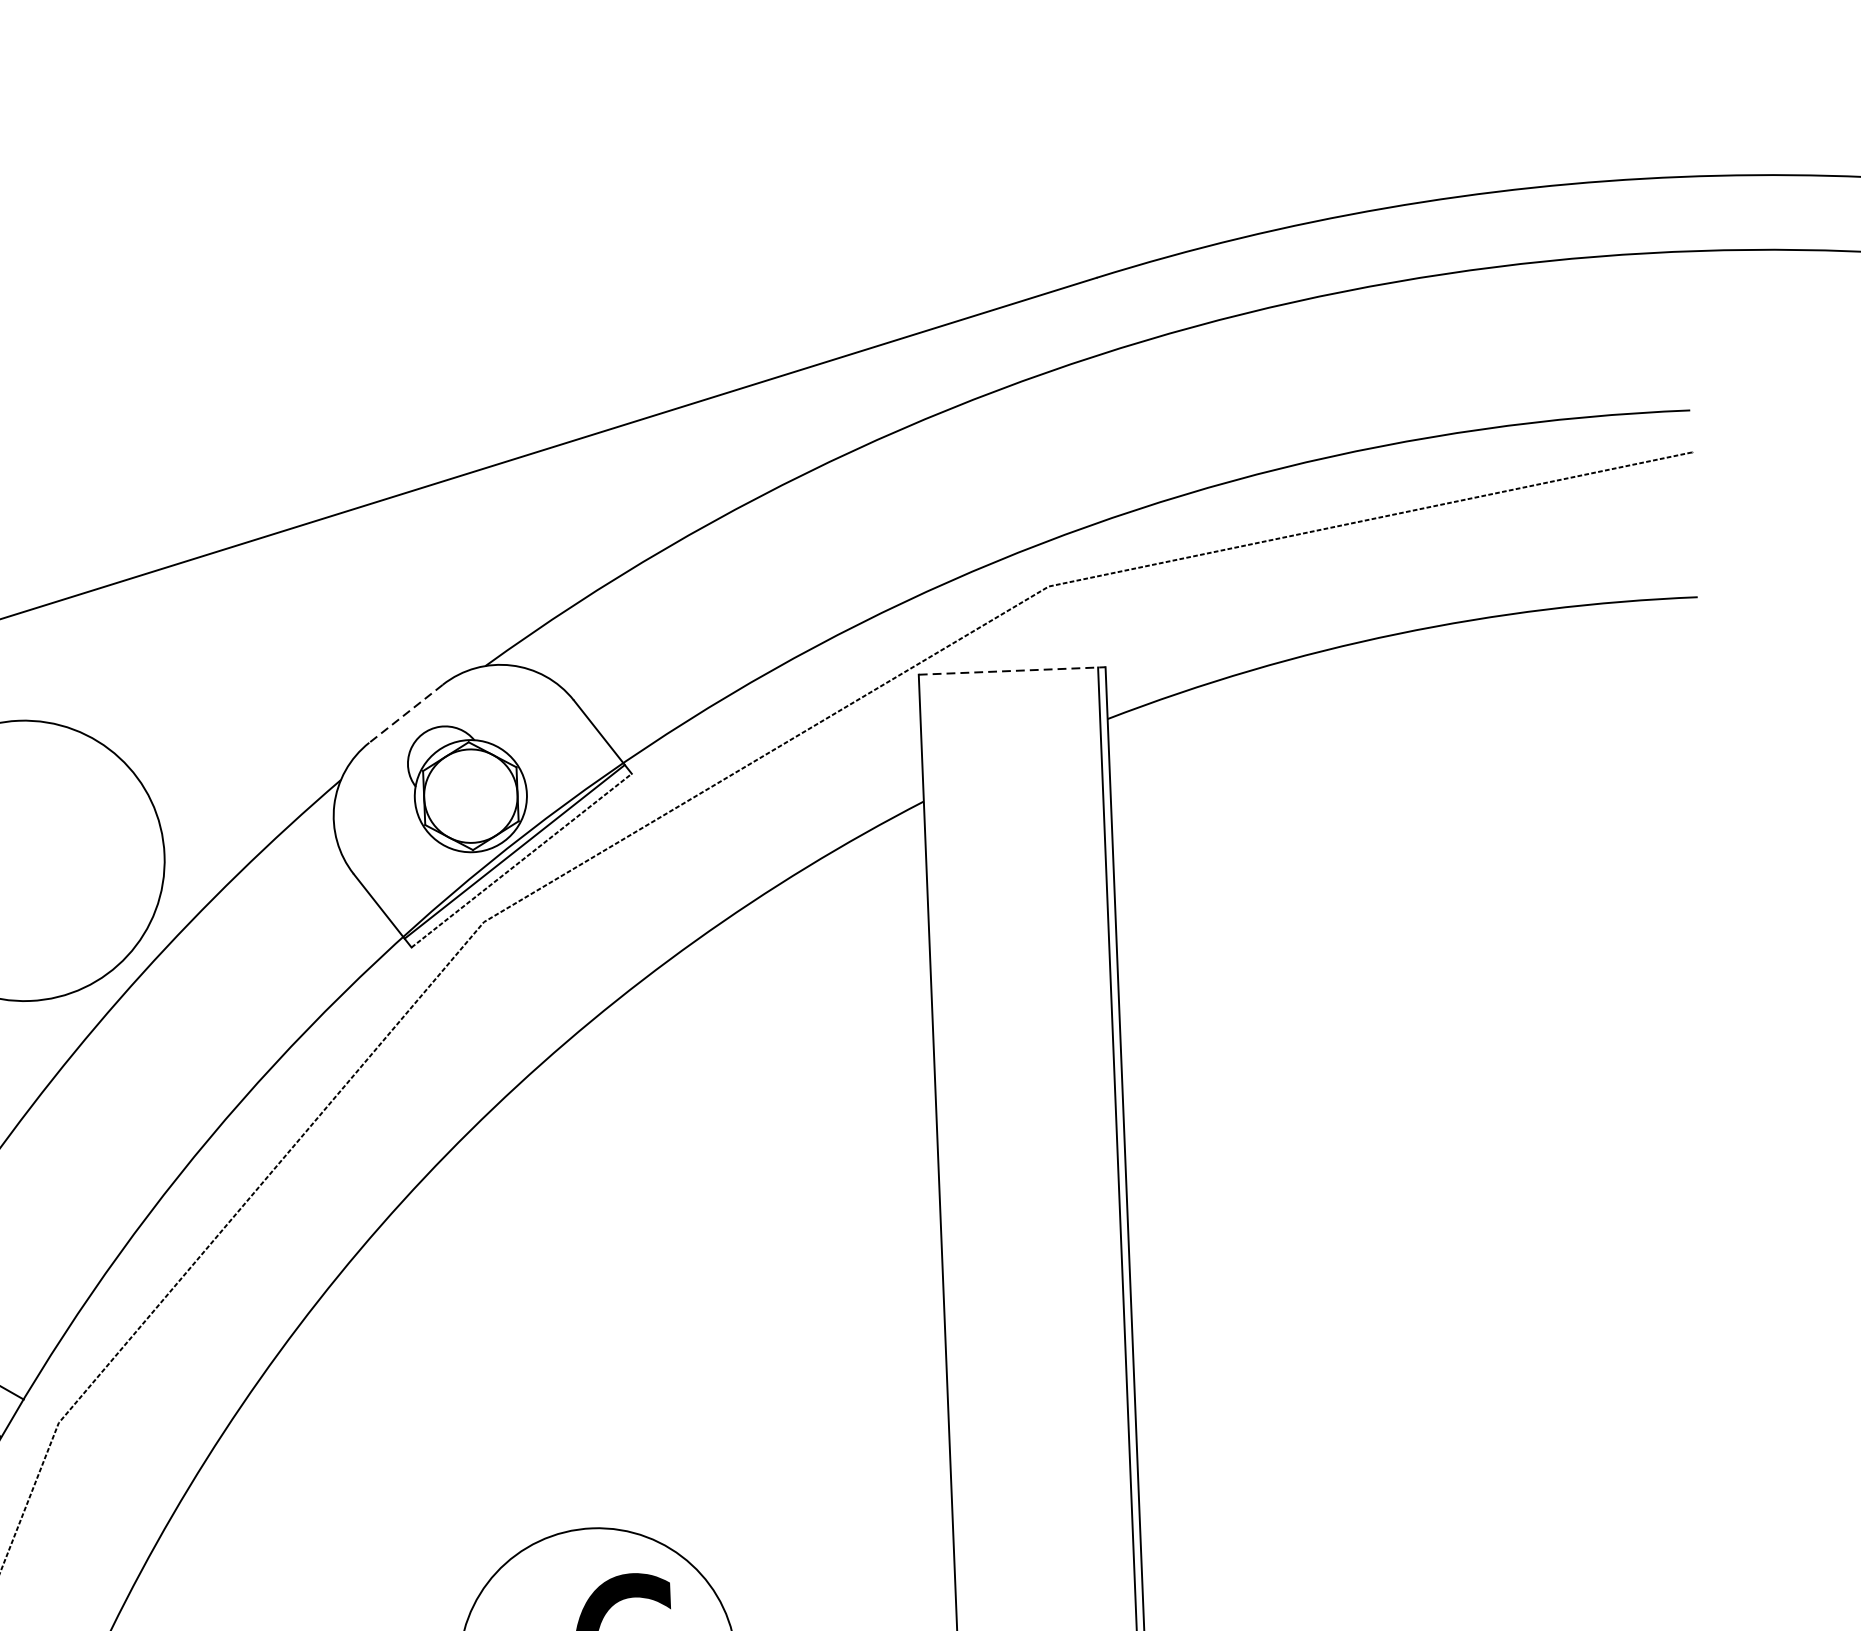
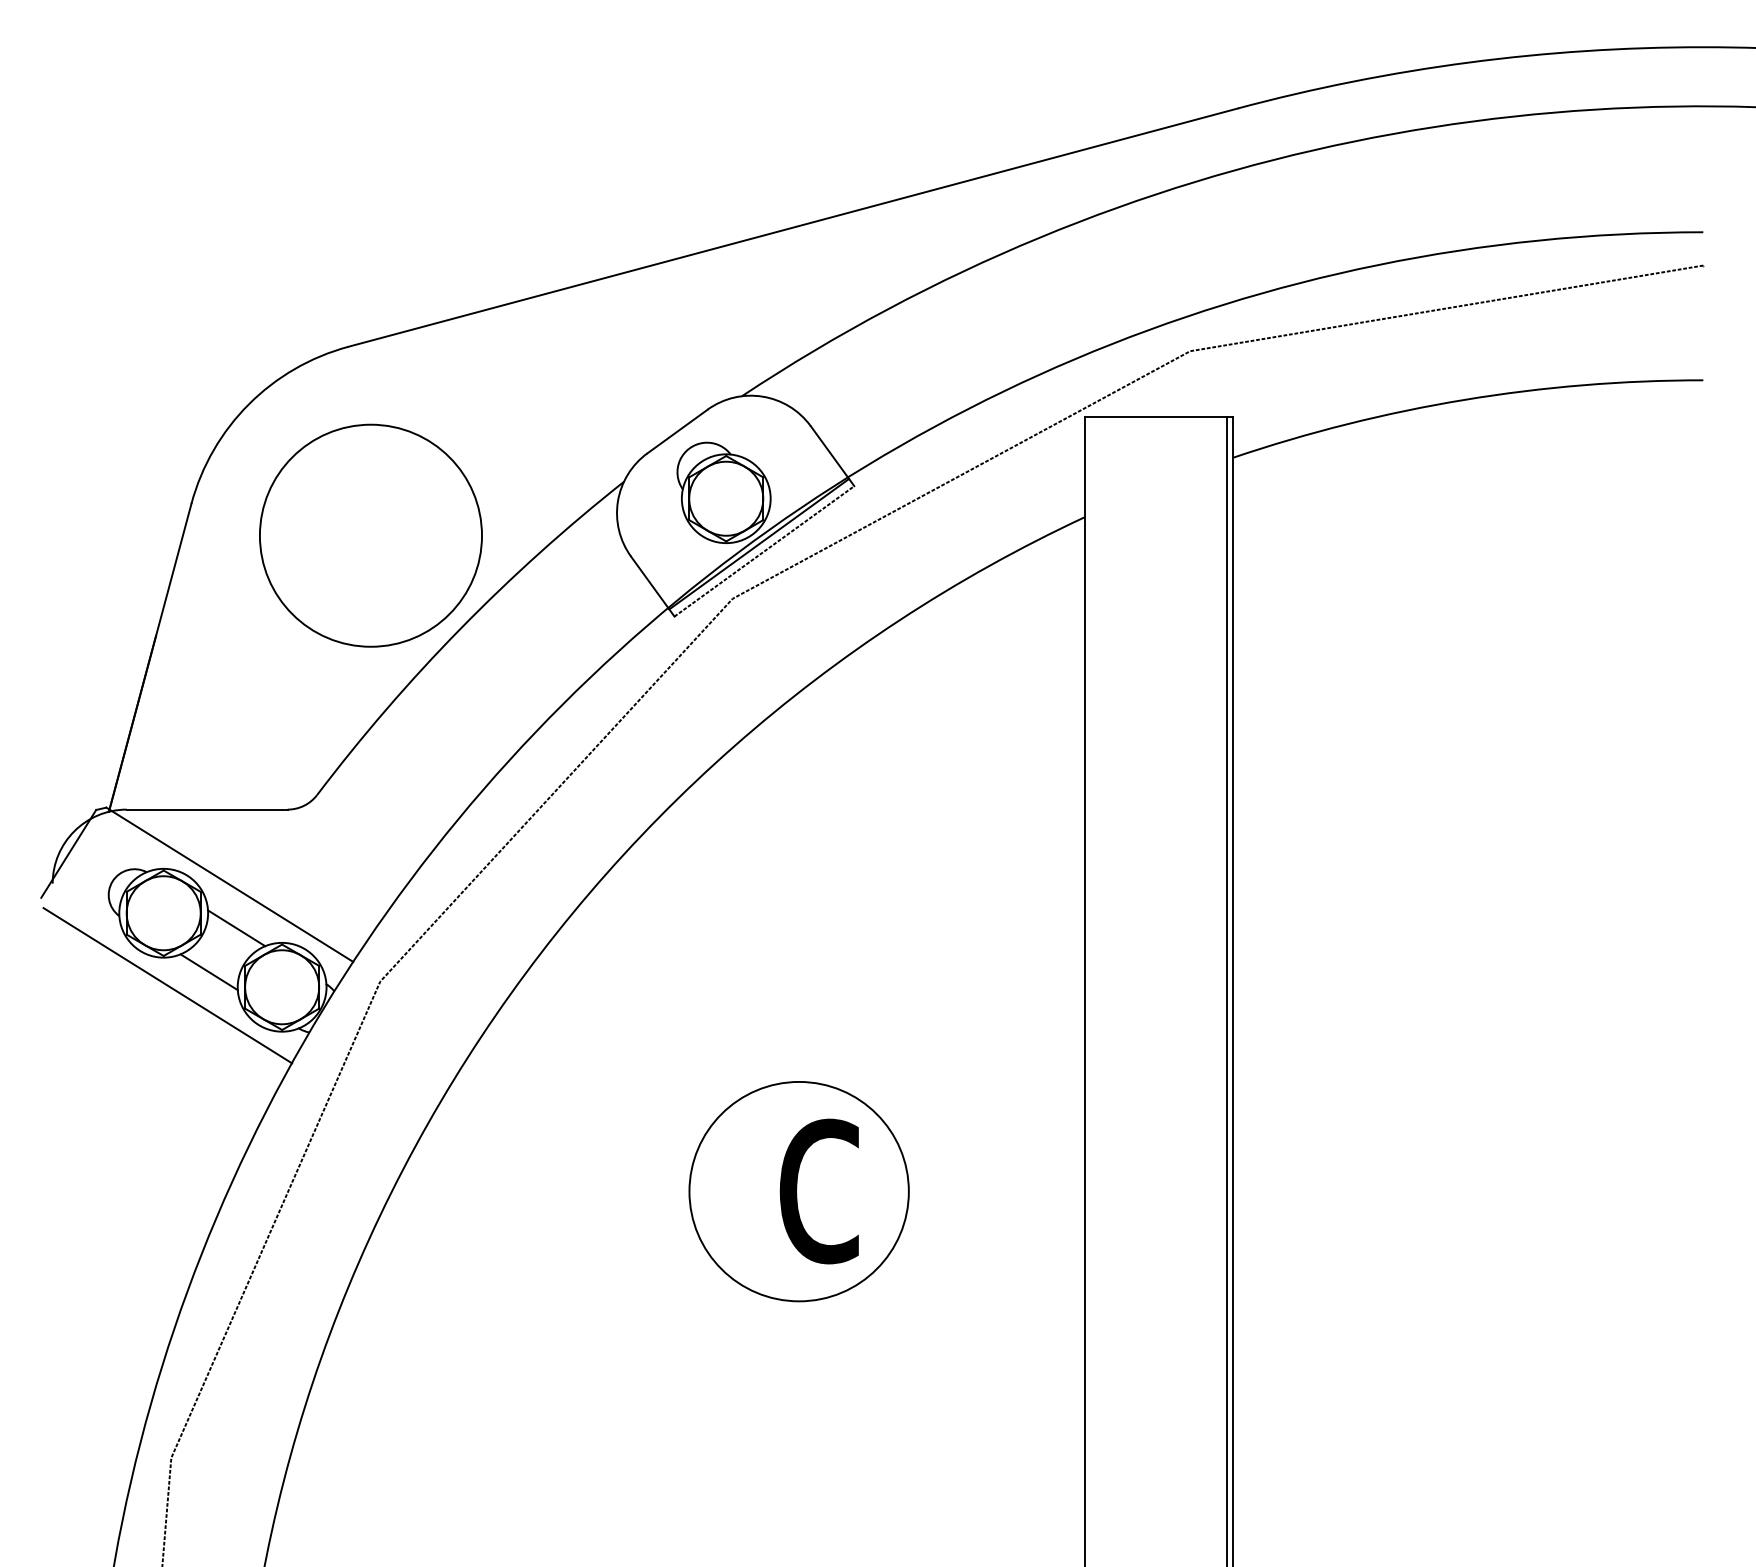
line: (1013, 670) -> (1159, 416), dashed -> solid
line: (405, 713) -> (677, 431), dashed -> solid

